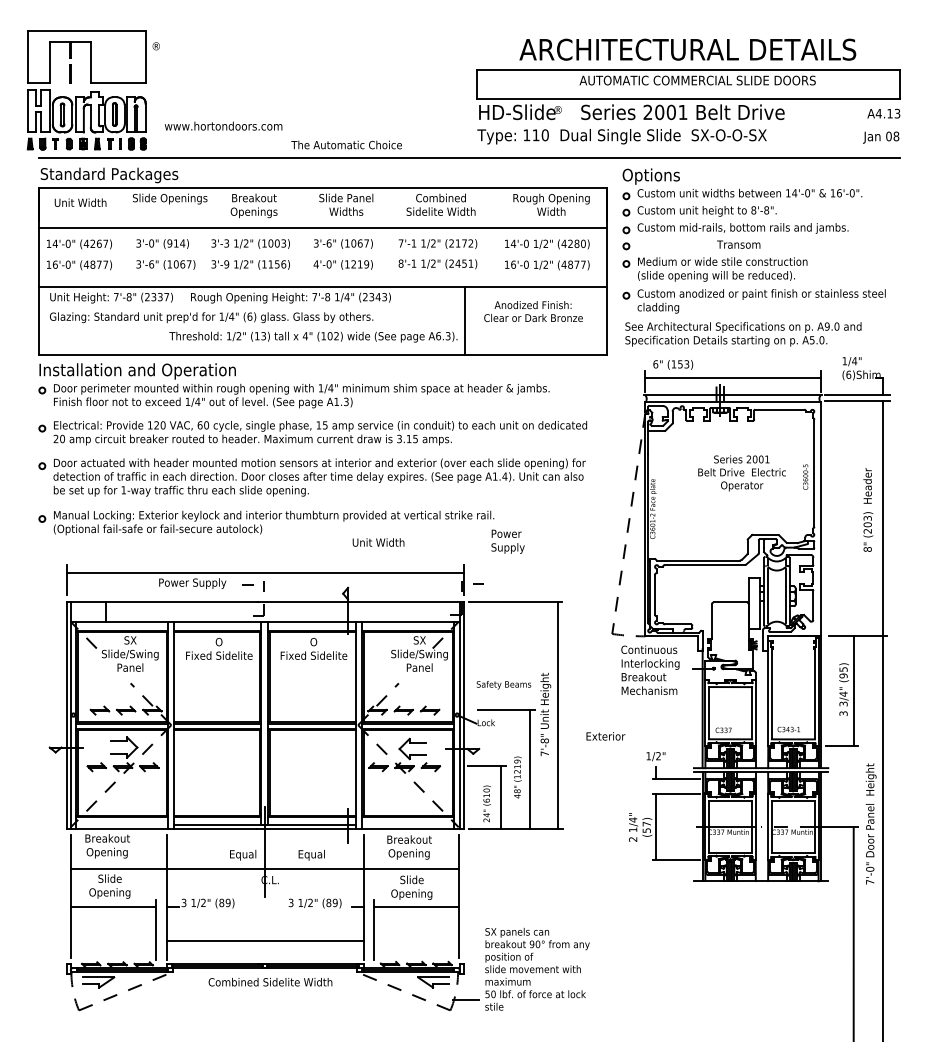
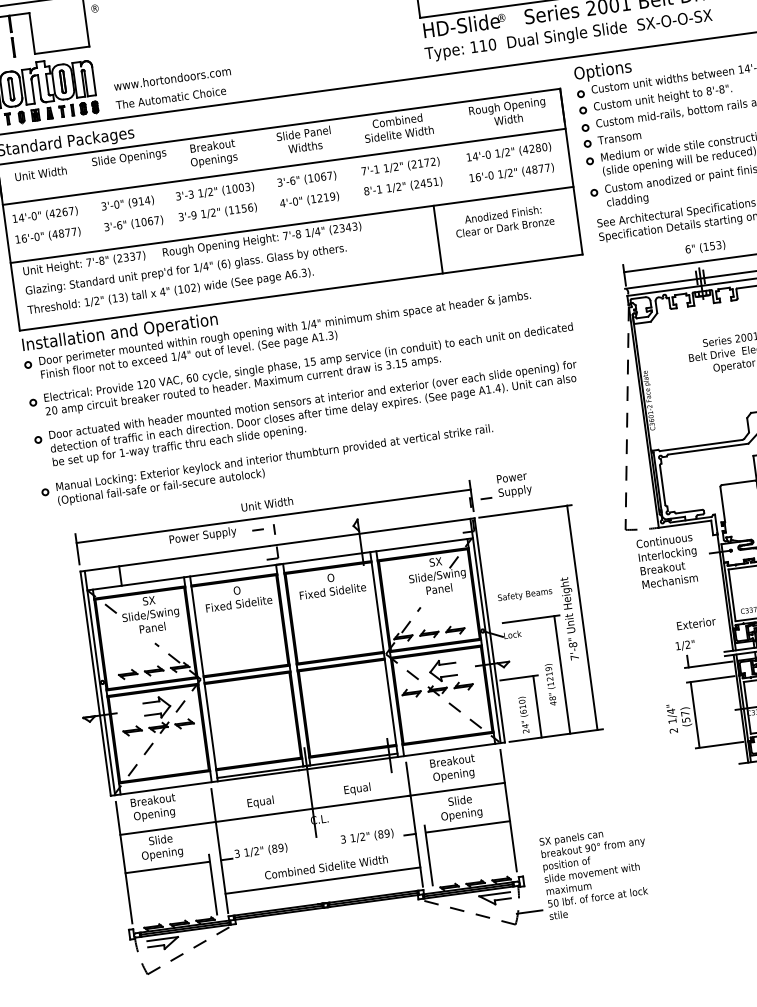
text: (346, 144) -> (170, 97), moved
text: (738, 244) -> (619, 137), moved
text: (313, 336) -> (170, 291), moved
text: (673, 364) -> (705, 247), moved
text: (507, 541) -> (513, 484), moved
text: (378, 542) -> (267, 504), moved
text: (605, 736) -> (696, 623), moved
text: (243, 855) -> (261, 802), moved
text: (270, 981) -> (326, 866), moved

